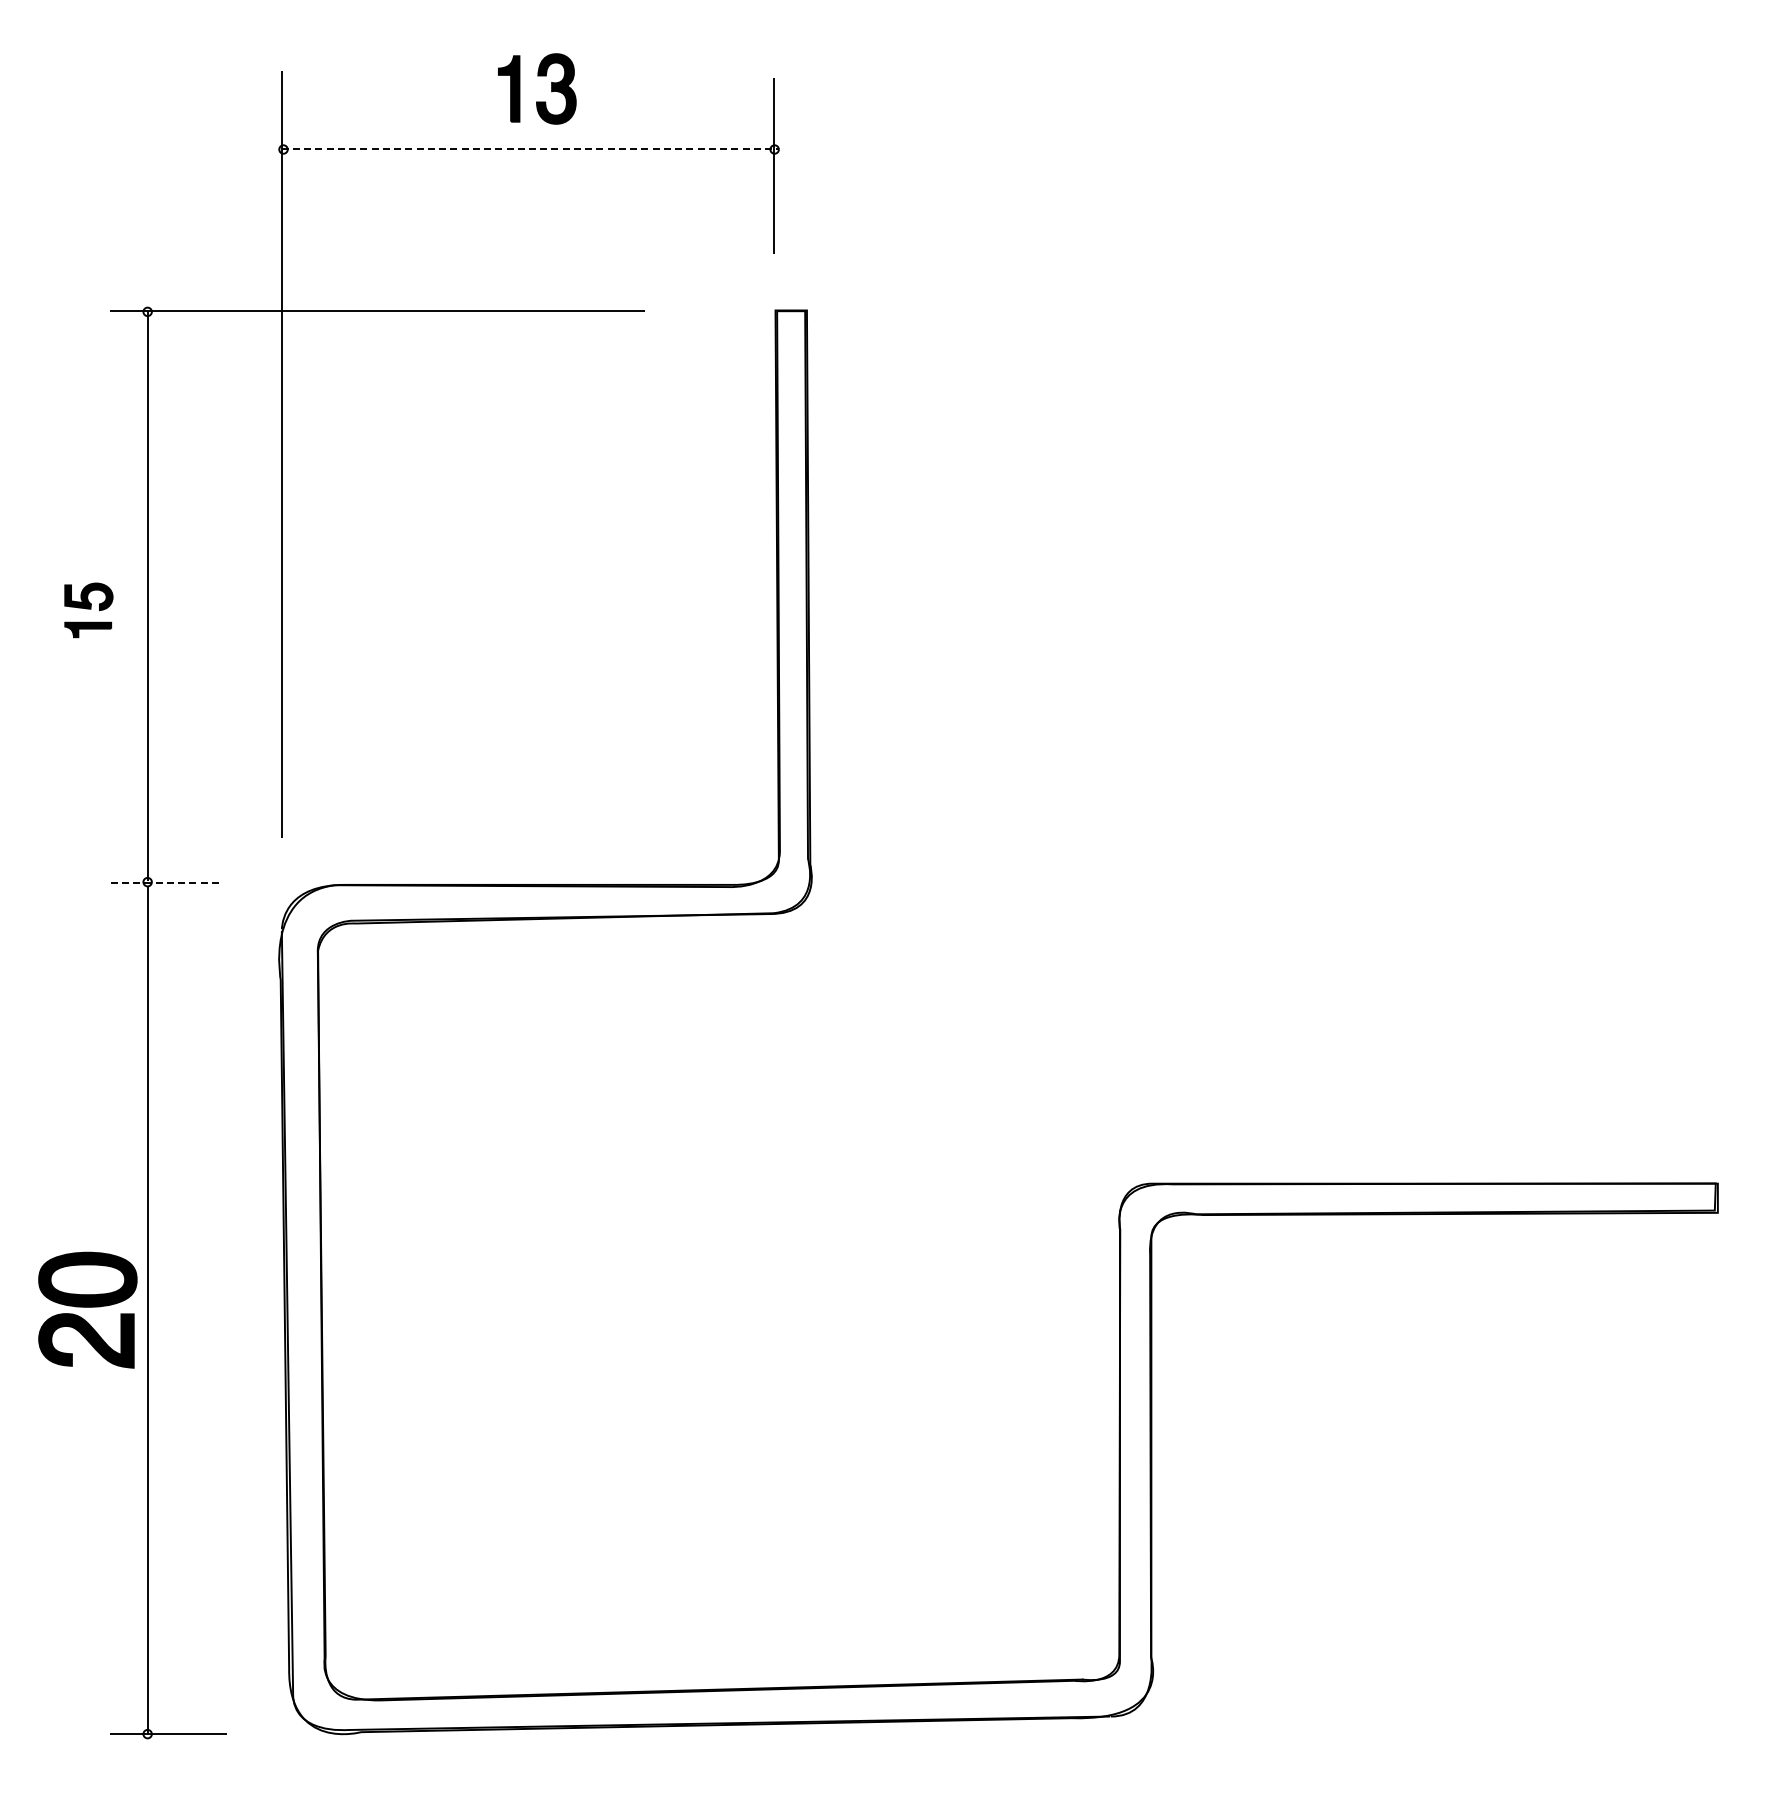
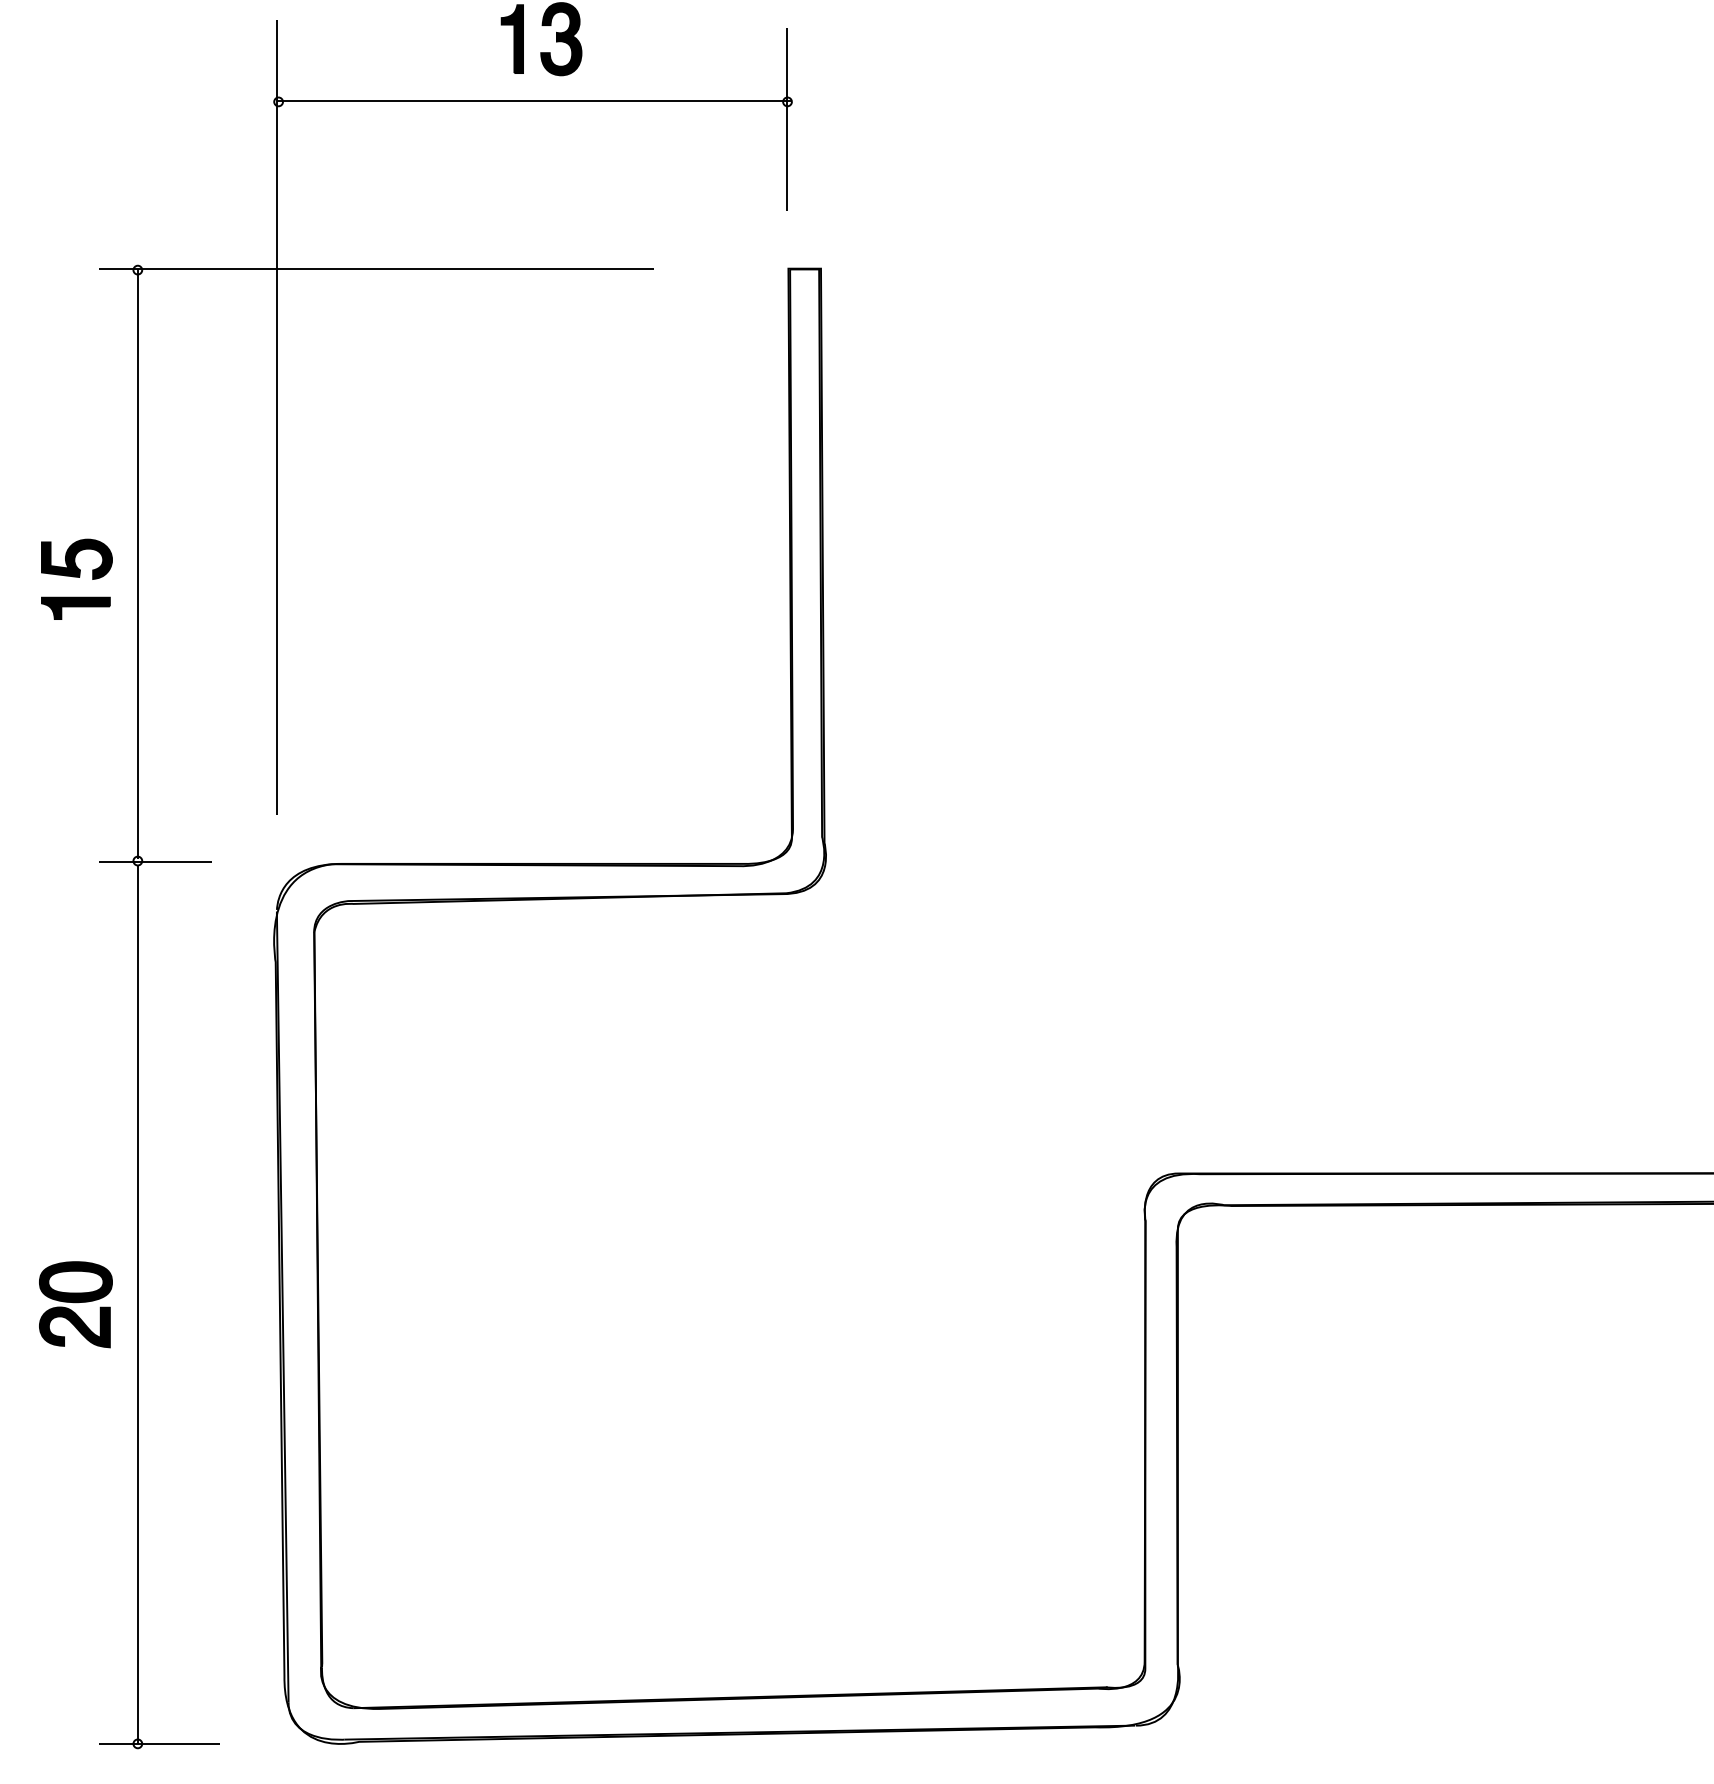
line: (530, 148) -> (534, 100), dashed -> solid
part: (88, 610) -> (76, 579), size x1.43
line: (164, 882) -> (155, 861), dashed -> solid
part: (87, 1310) -> (75, 1304), size x0.71

